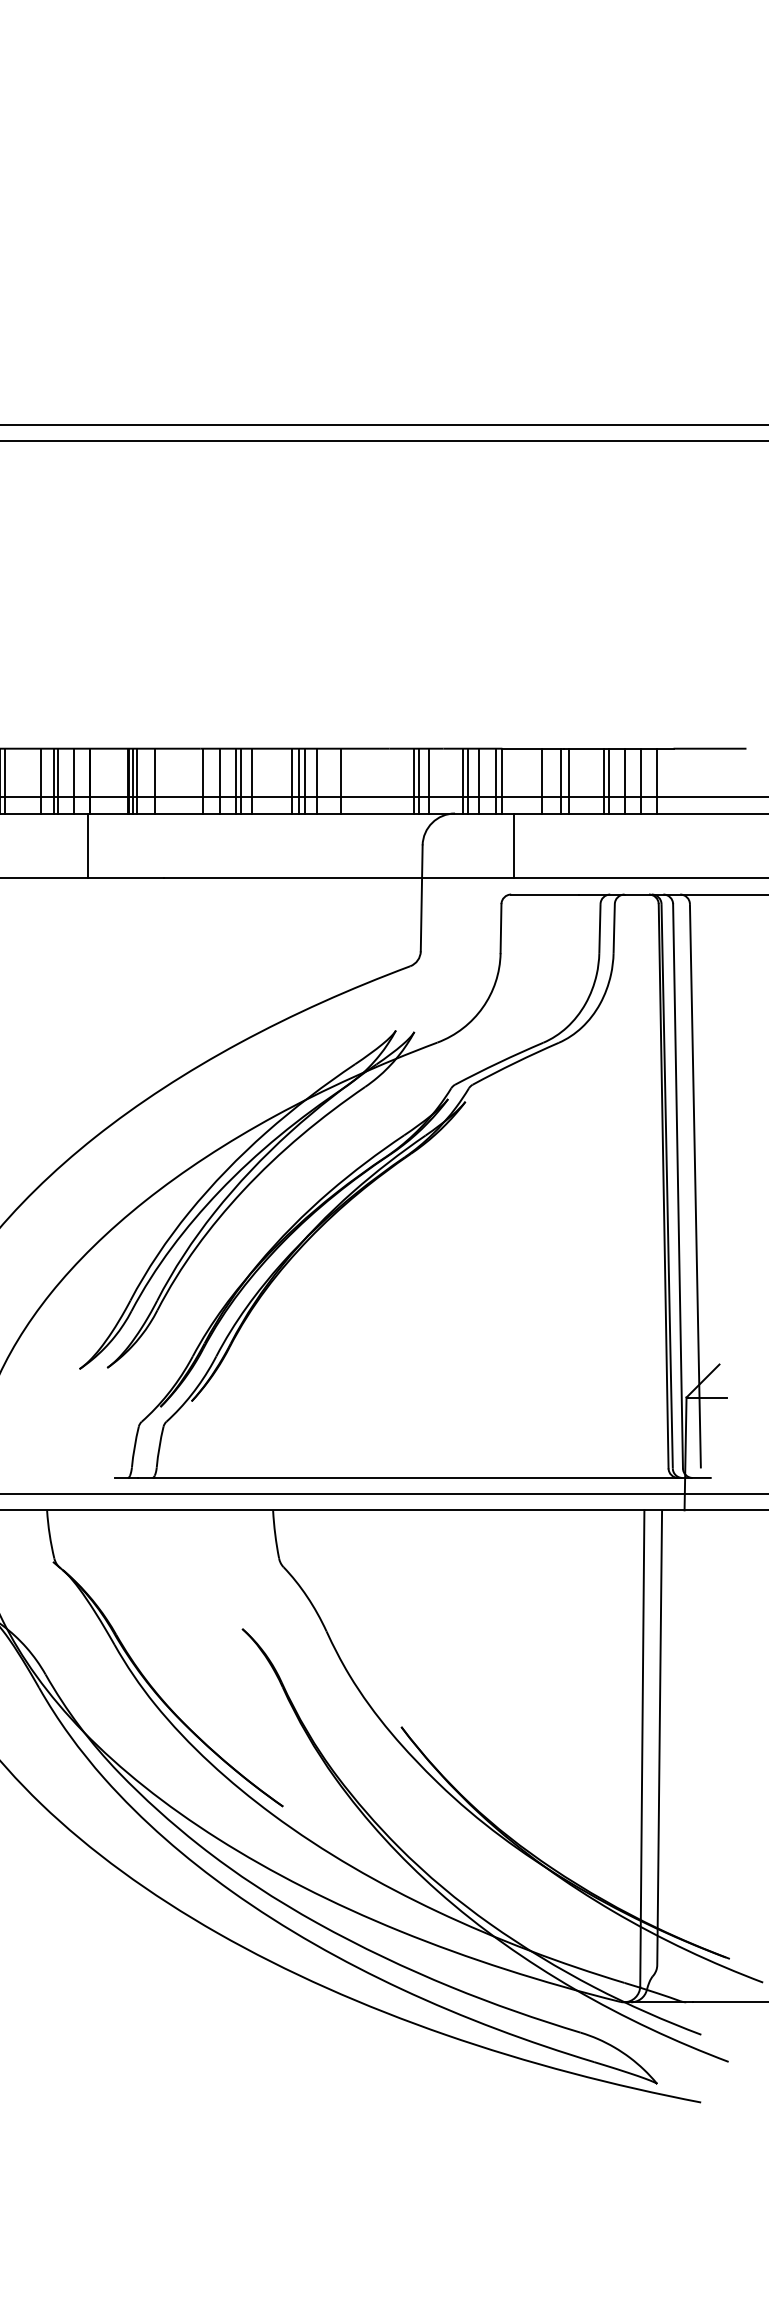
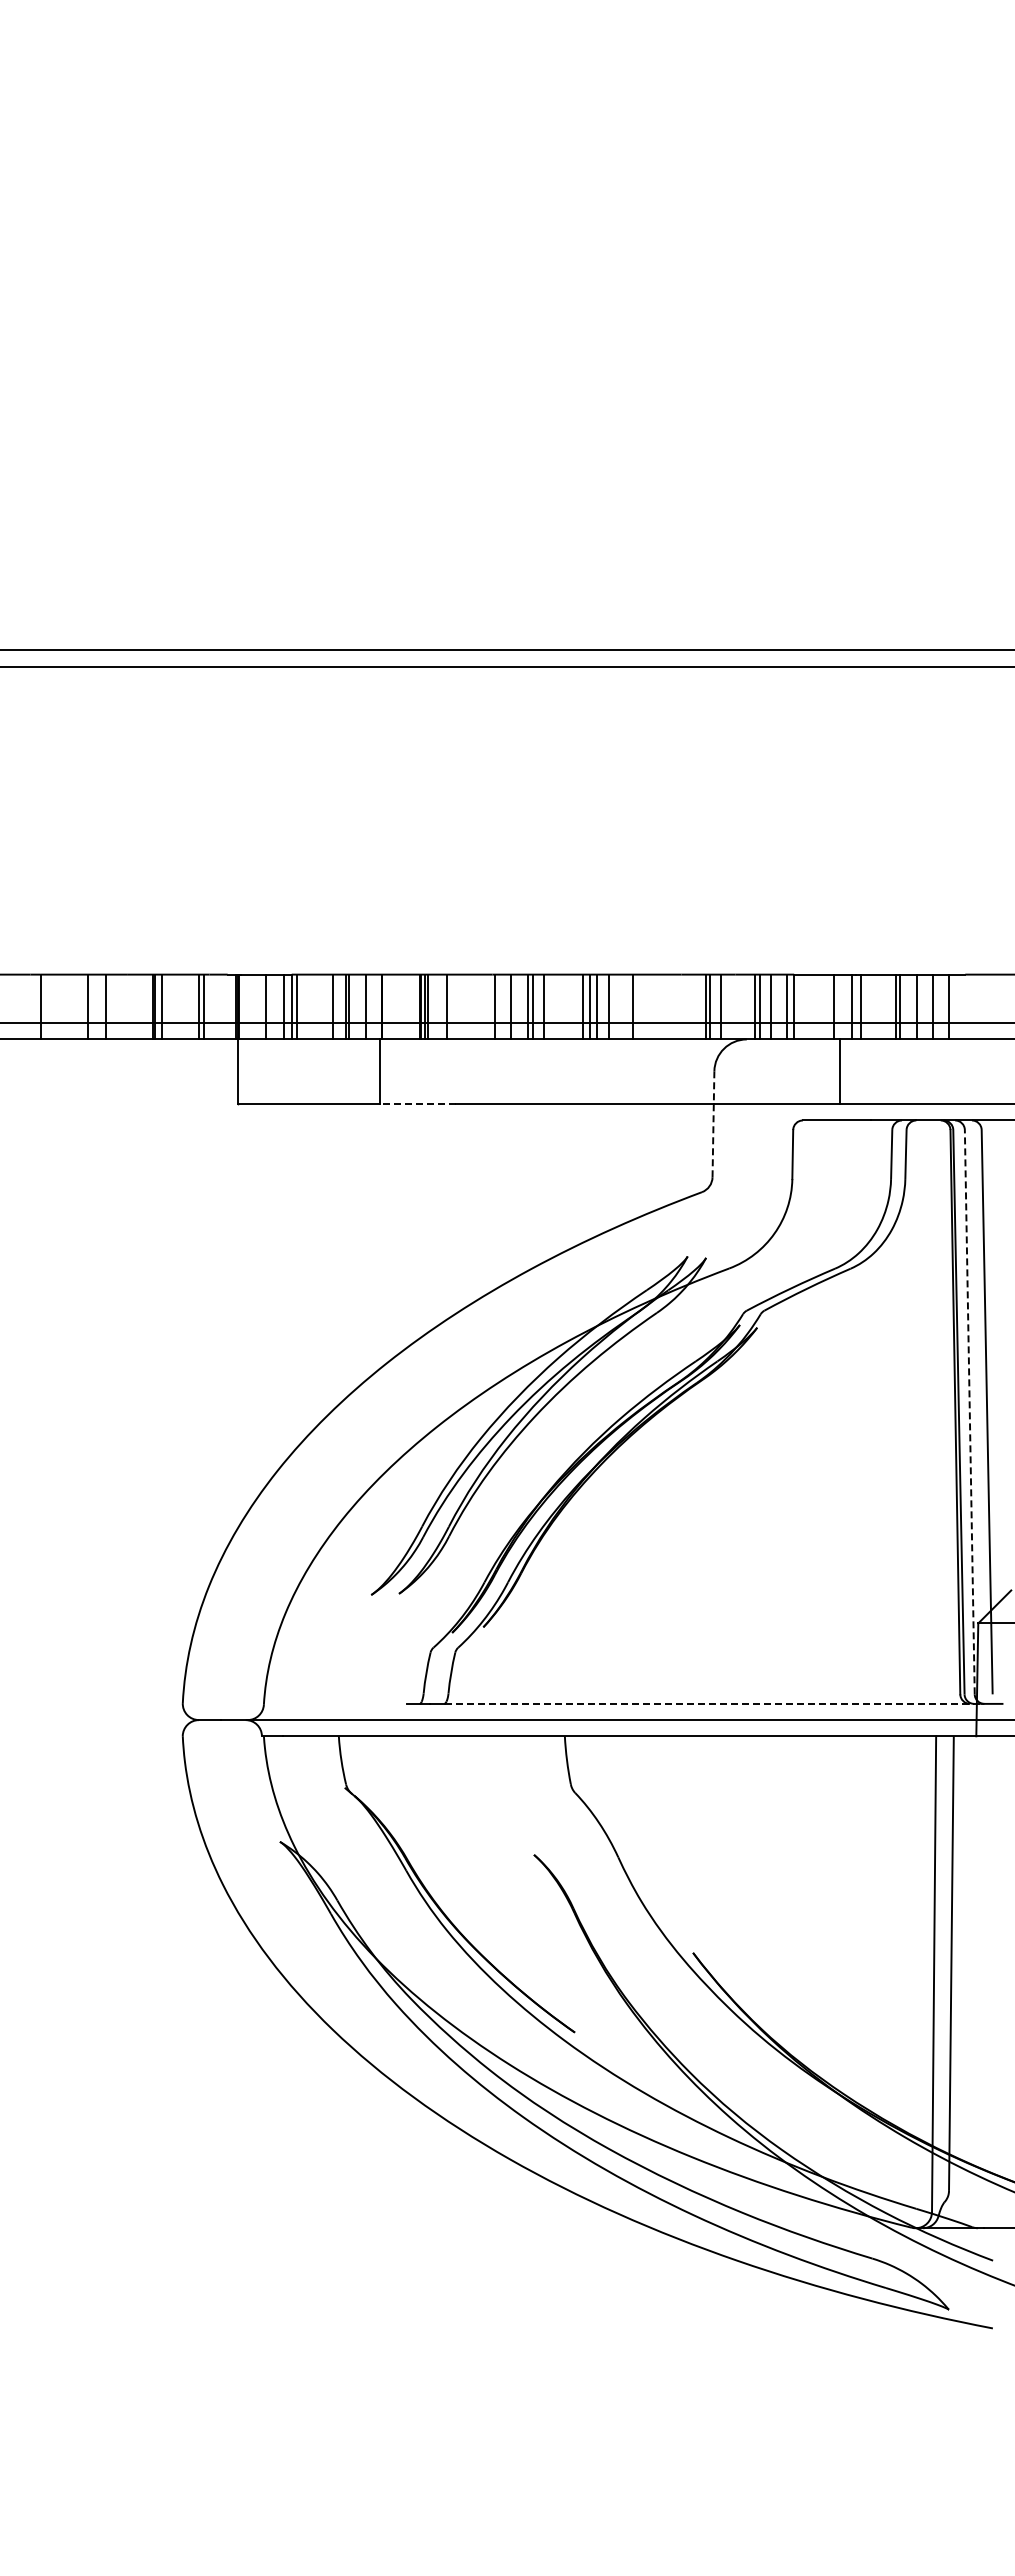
line: (514, 845) -> (840, 1071), moved
line: (126, 878) -> (418, 1104), solid -> dashed
line: (421, 898) -> (713, 1124), solid -> dashed
line: (677, 1185) -> (969, 1411), solid -> dashed
line: (420, 1477) -> (712, 1703), solid -> dashed

